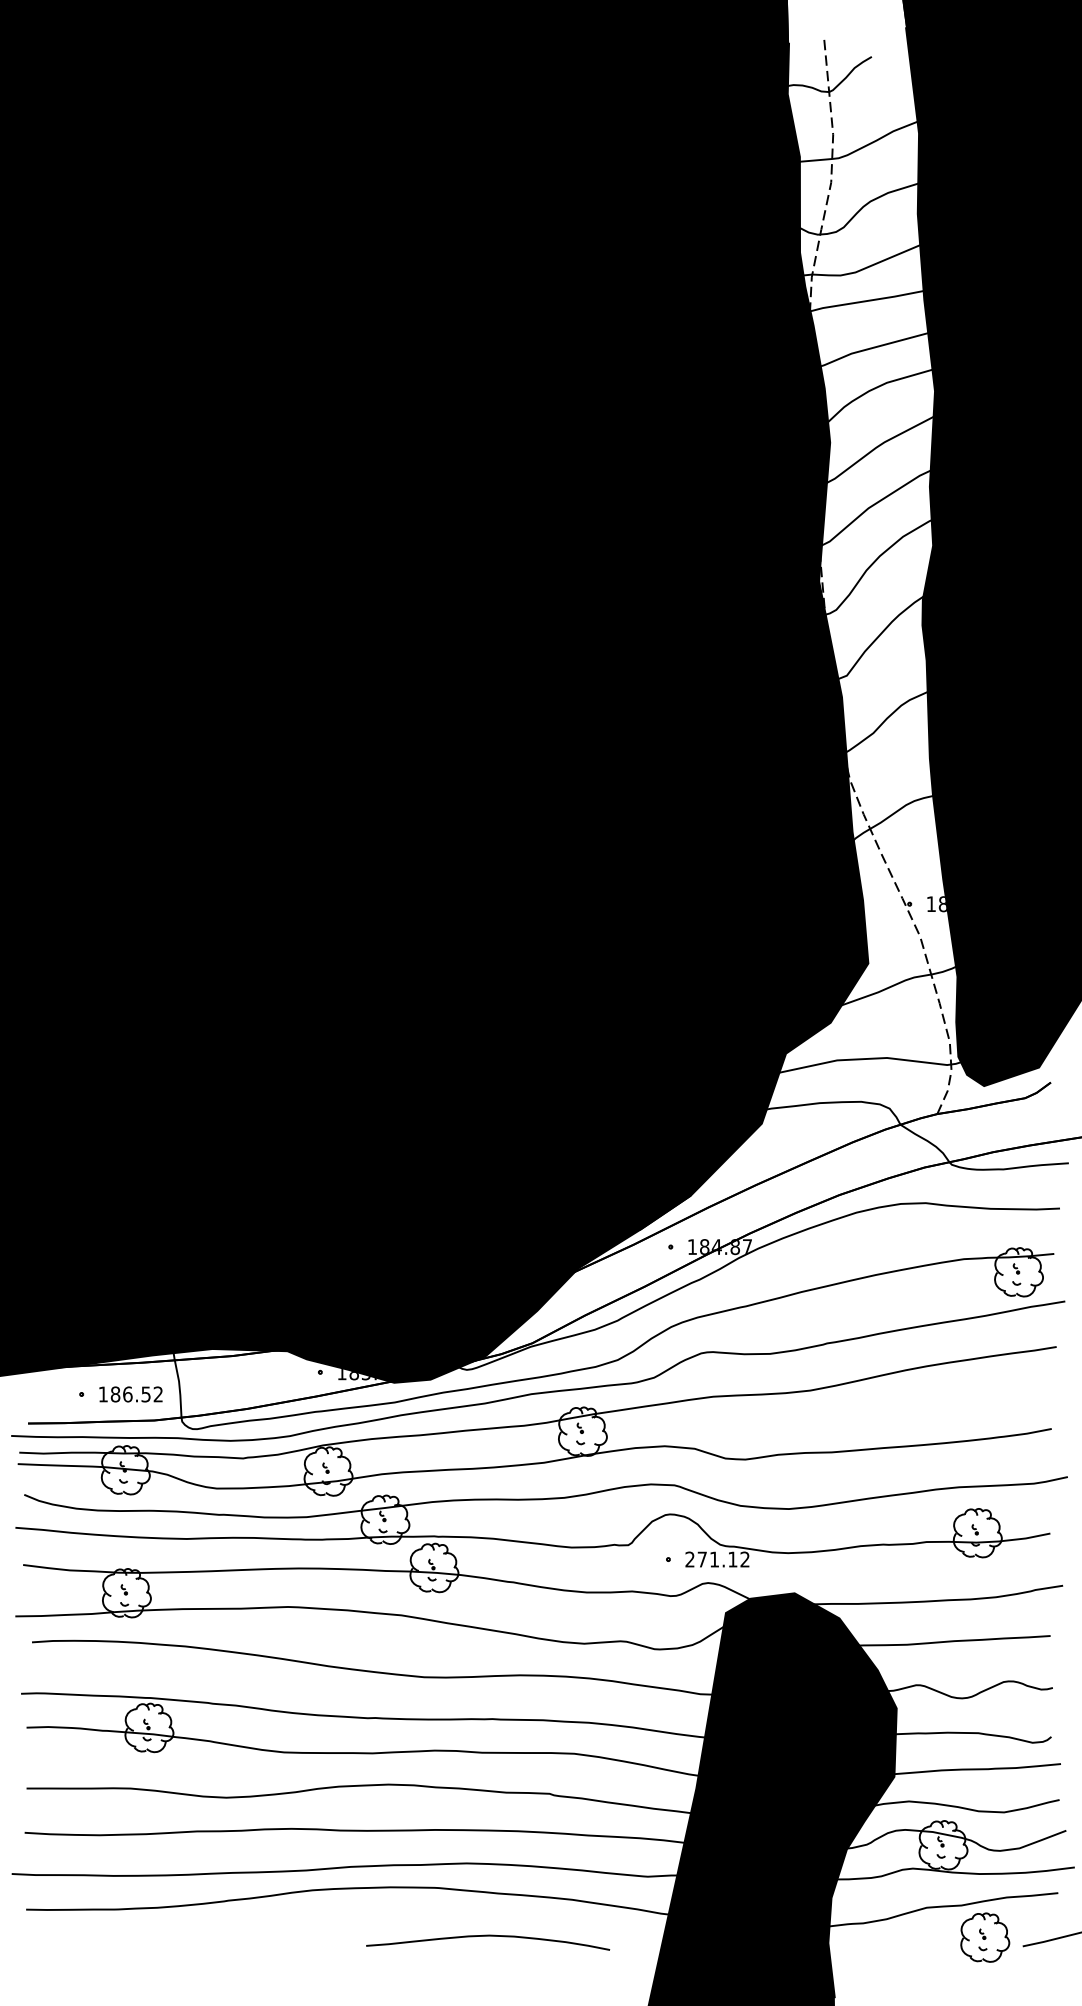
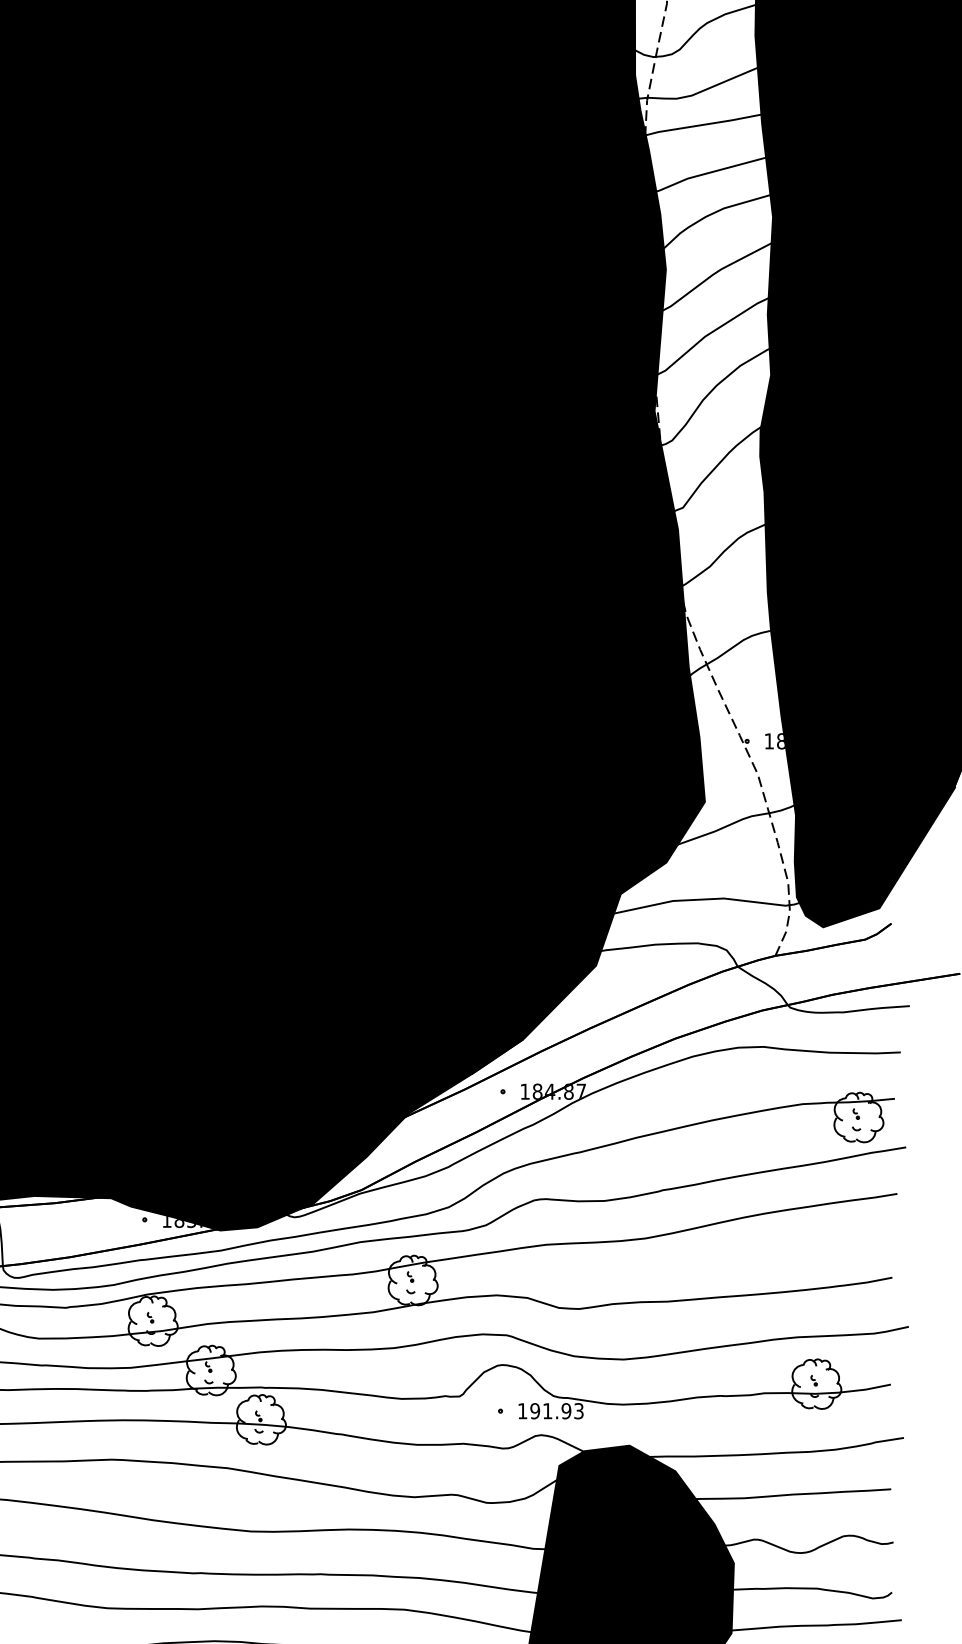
text: (717, 1559) -> (550, 1411), 271.12 -> 191.93

